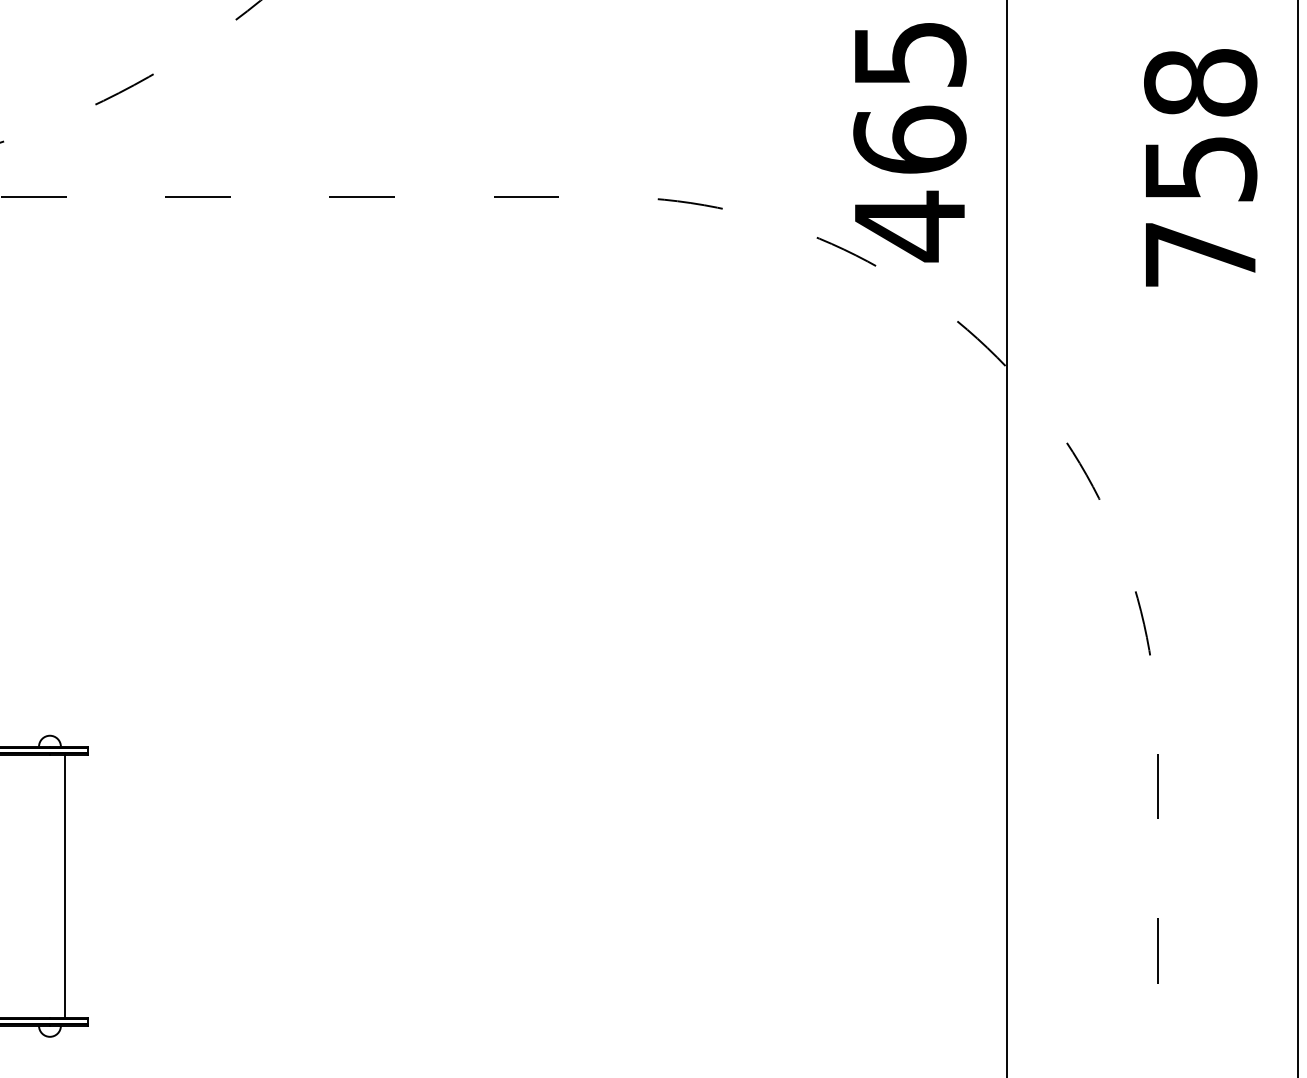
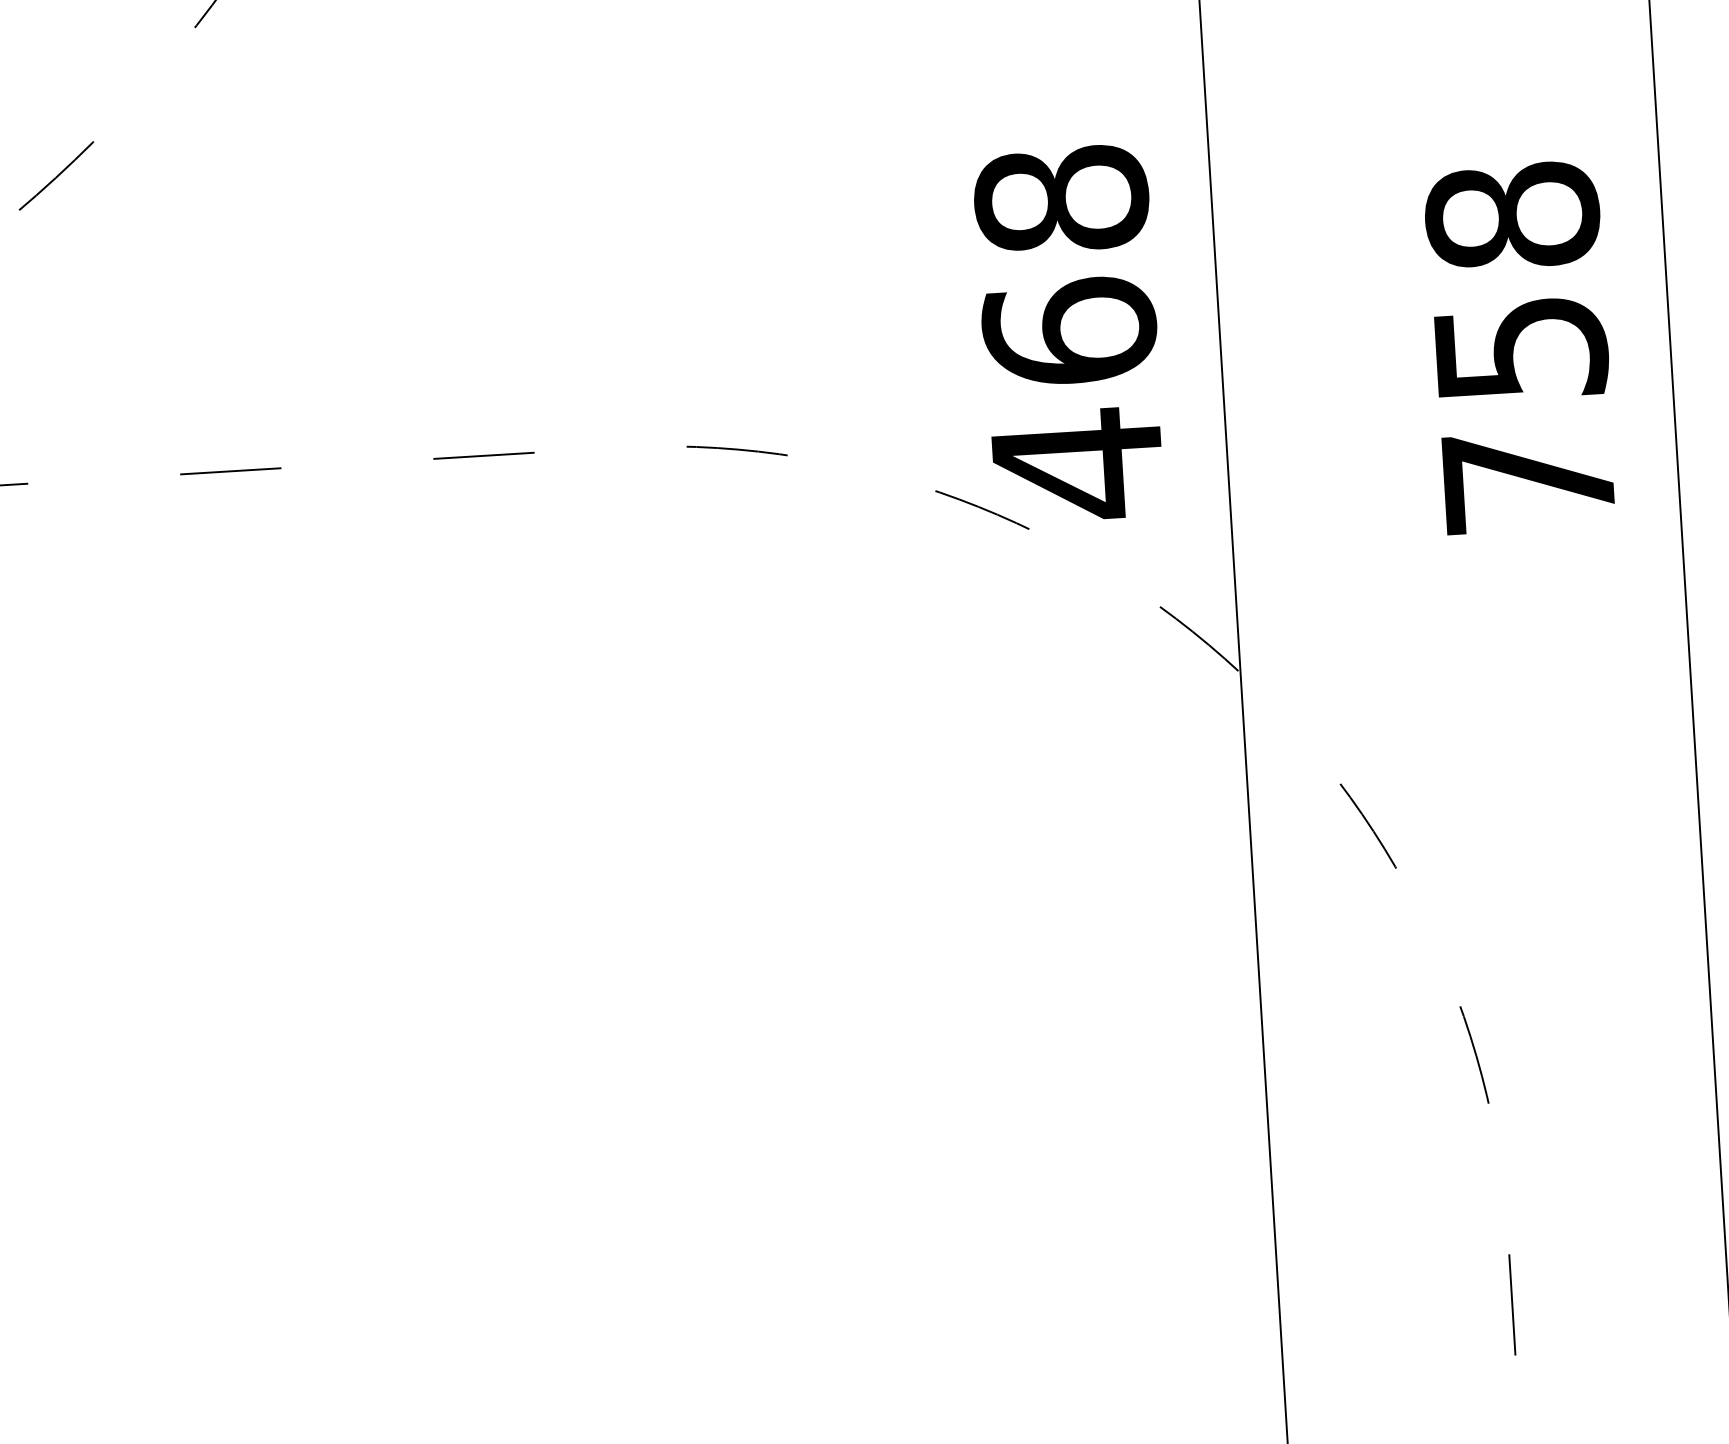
text: (909, 53) -> (1060, 198), 465 -> 468

